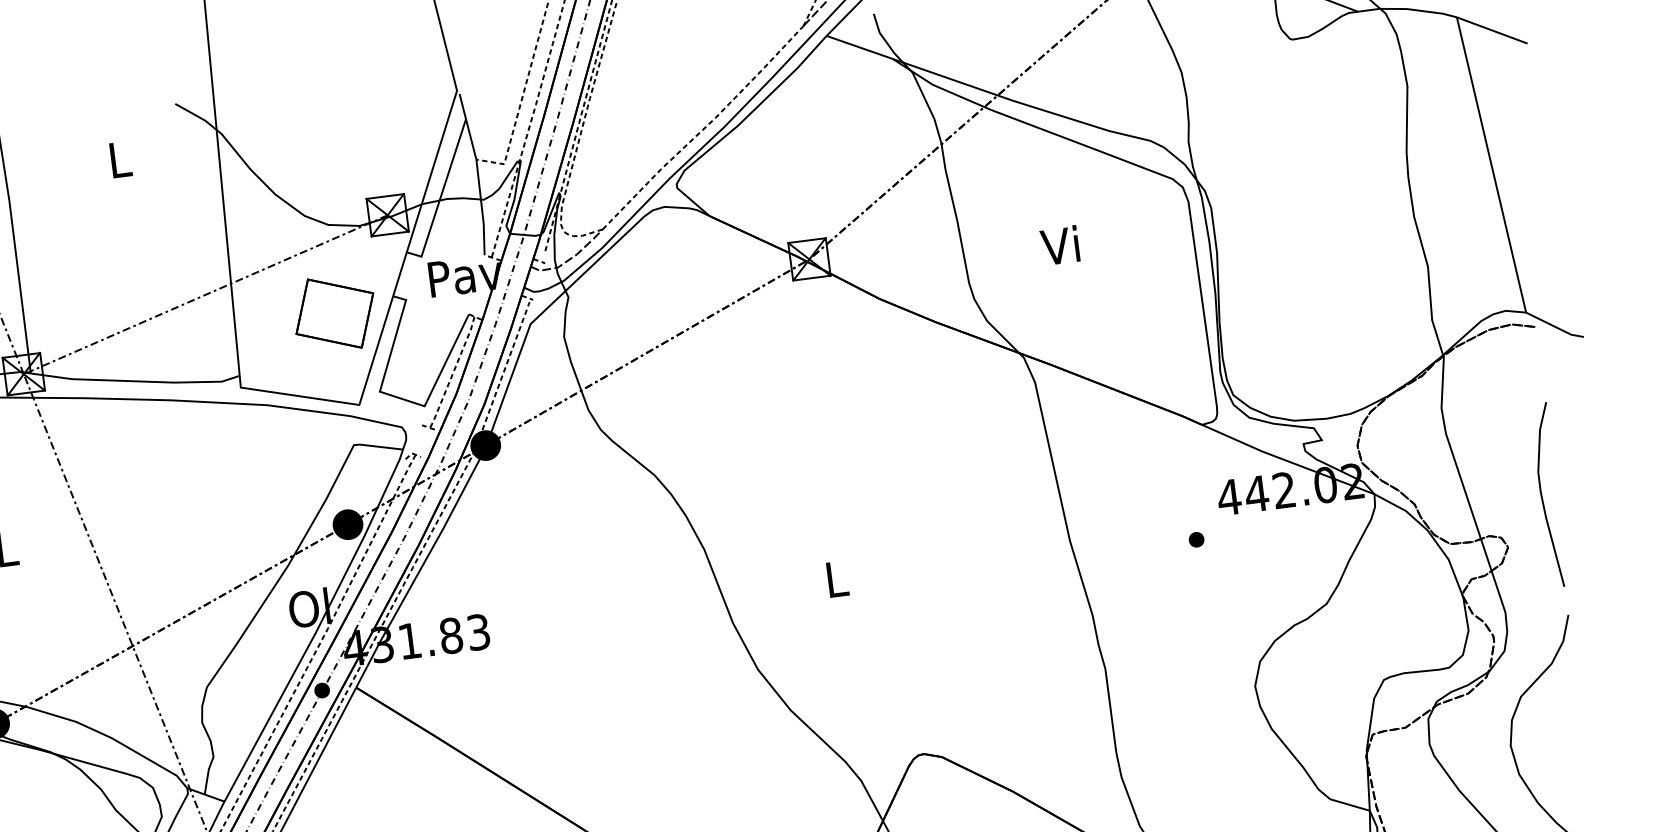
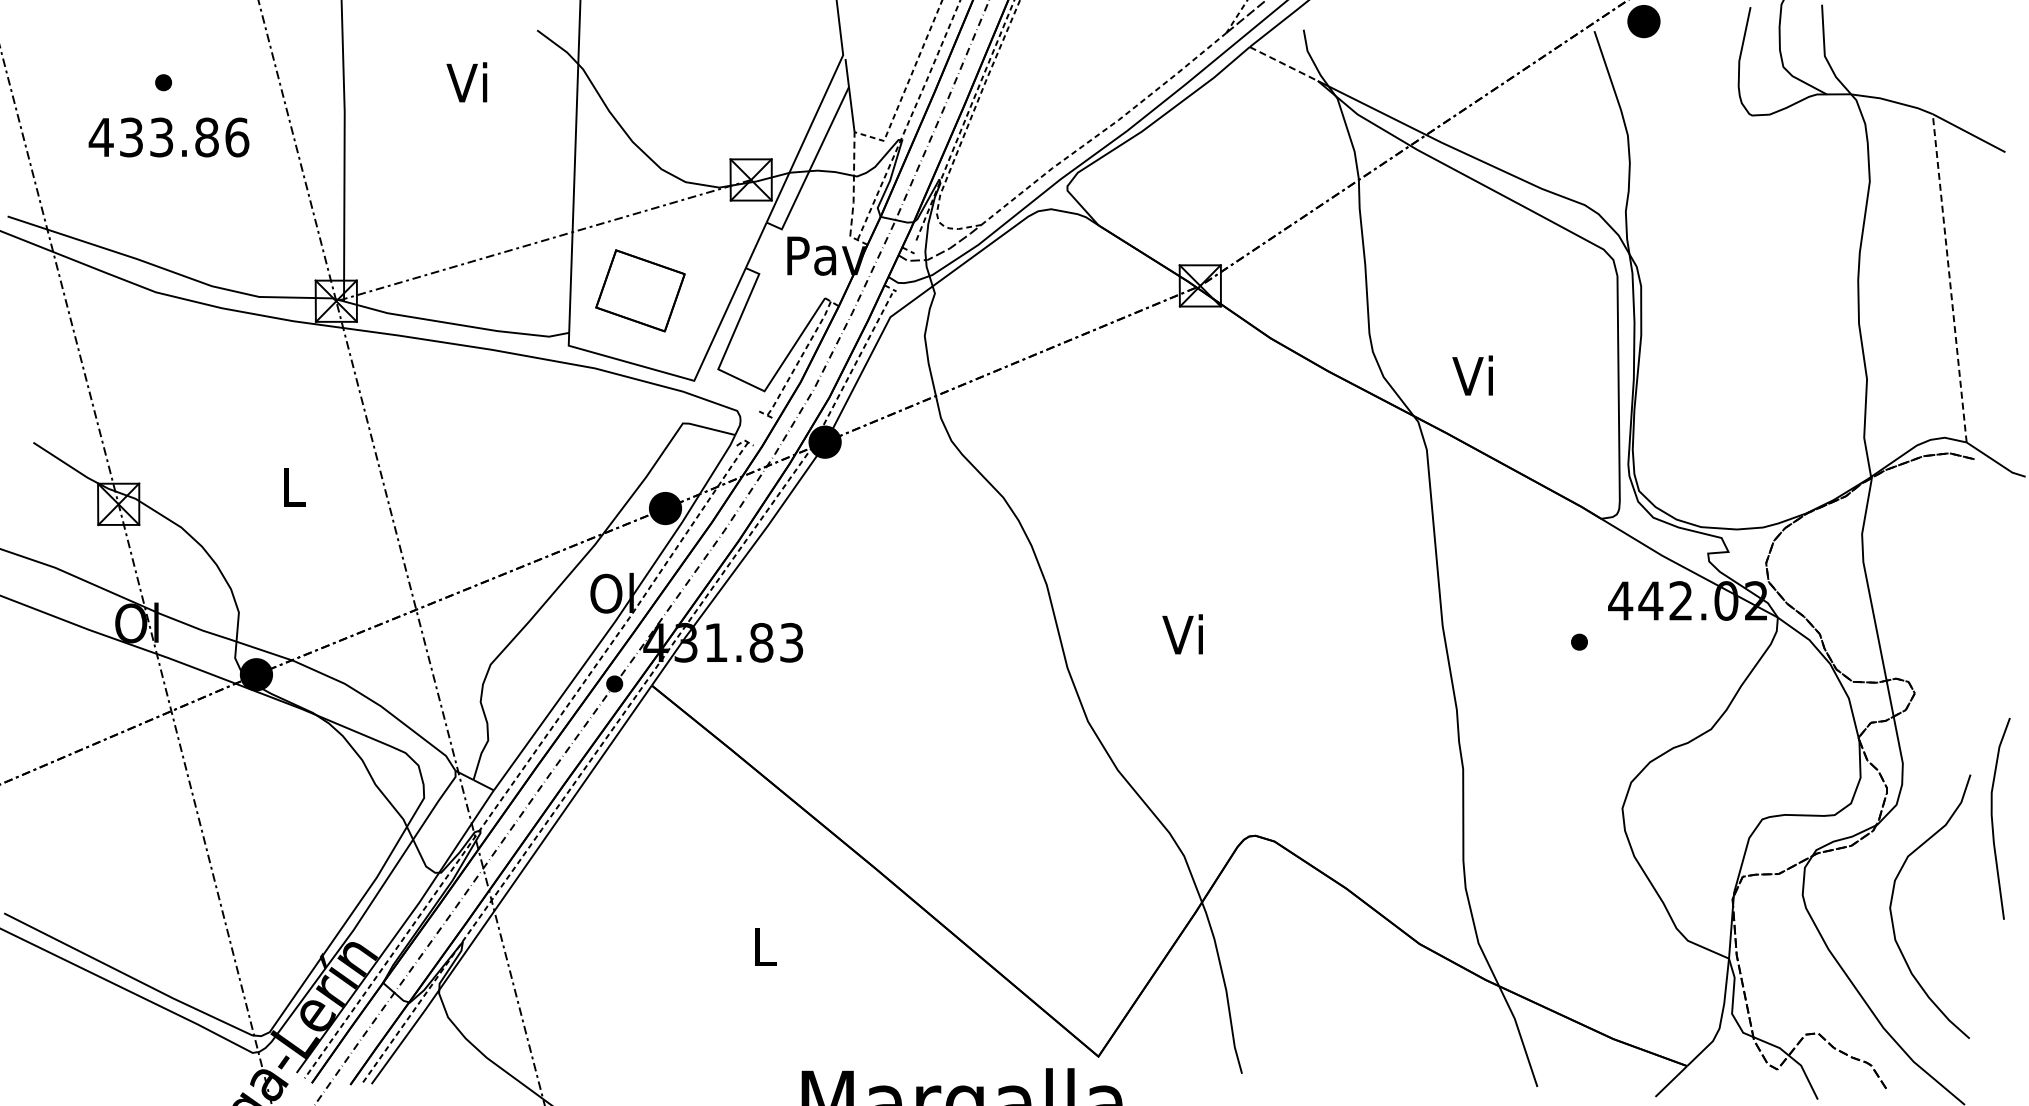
line: (860, 47) -> (1284, 64), solid -> dashed
text: (116, 159) -> (466, 82), L -> Vi
line: (1491, 164) -> (1949, 277), solid -> dashed
line: (481, 207) -> (853, 184), solid -> dashed
text: (1059, 245) -> (1472, 375), moved
part: (334, 313) -> (640, 290), moved
curve: (1543, 498) -> (1993, 821), moved
text: (833, 579) -> (1182, 634), L -> Vi

